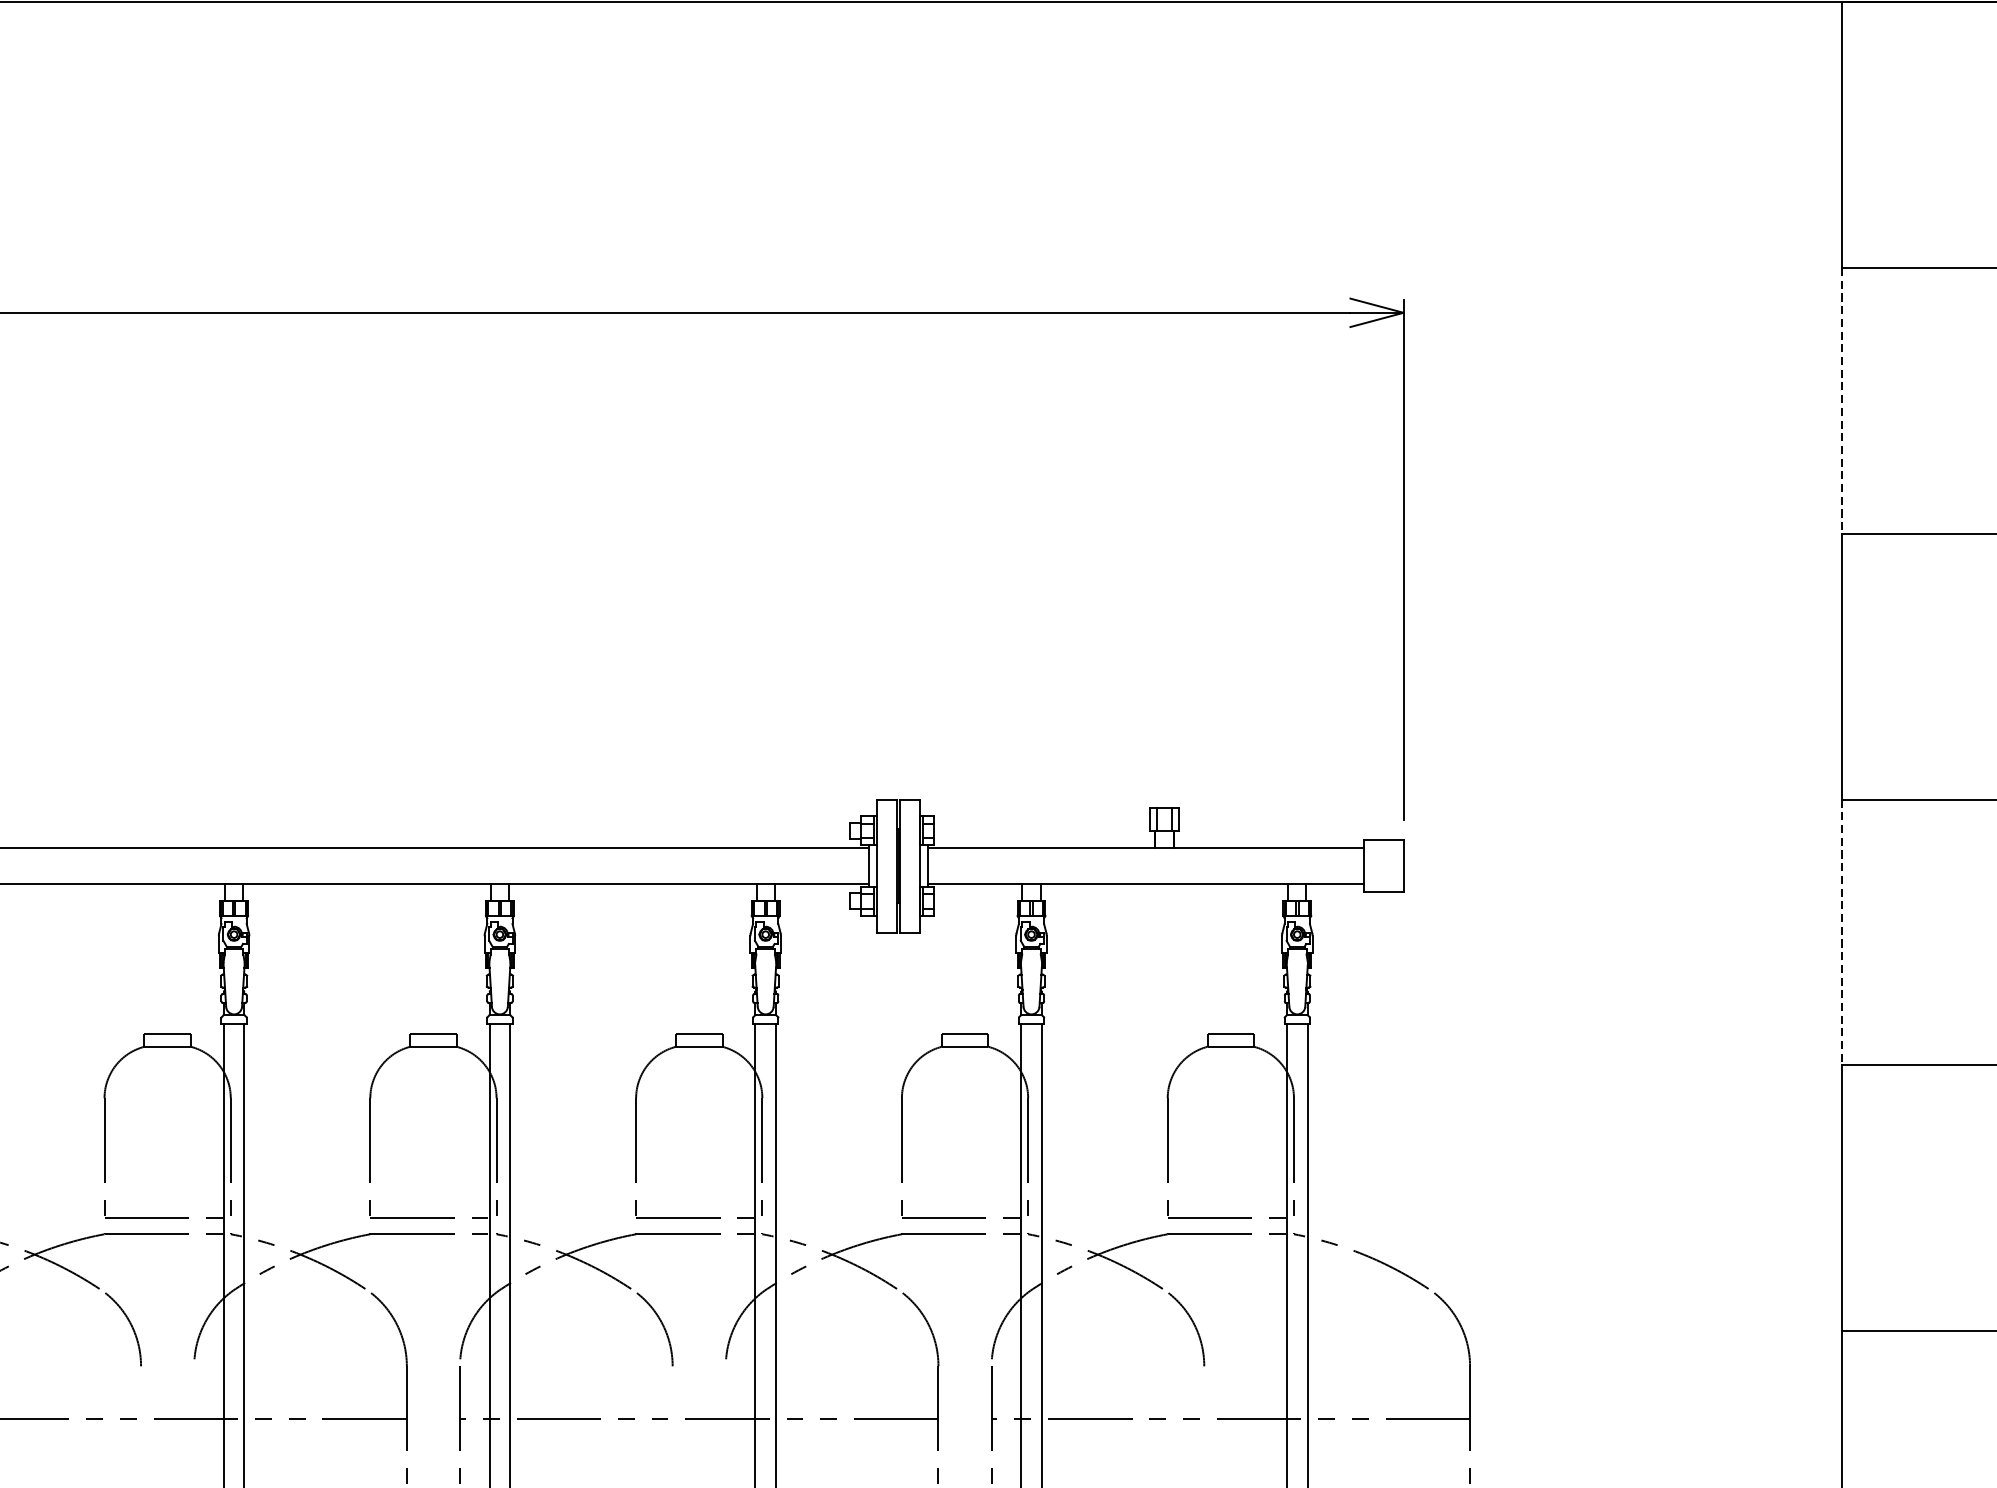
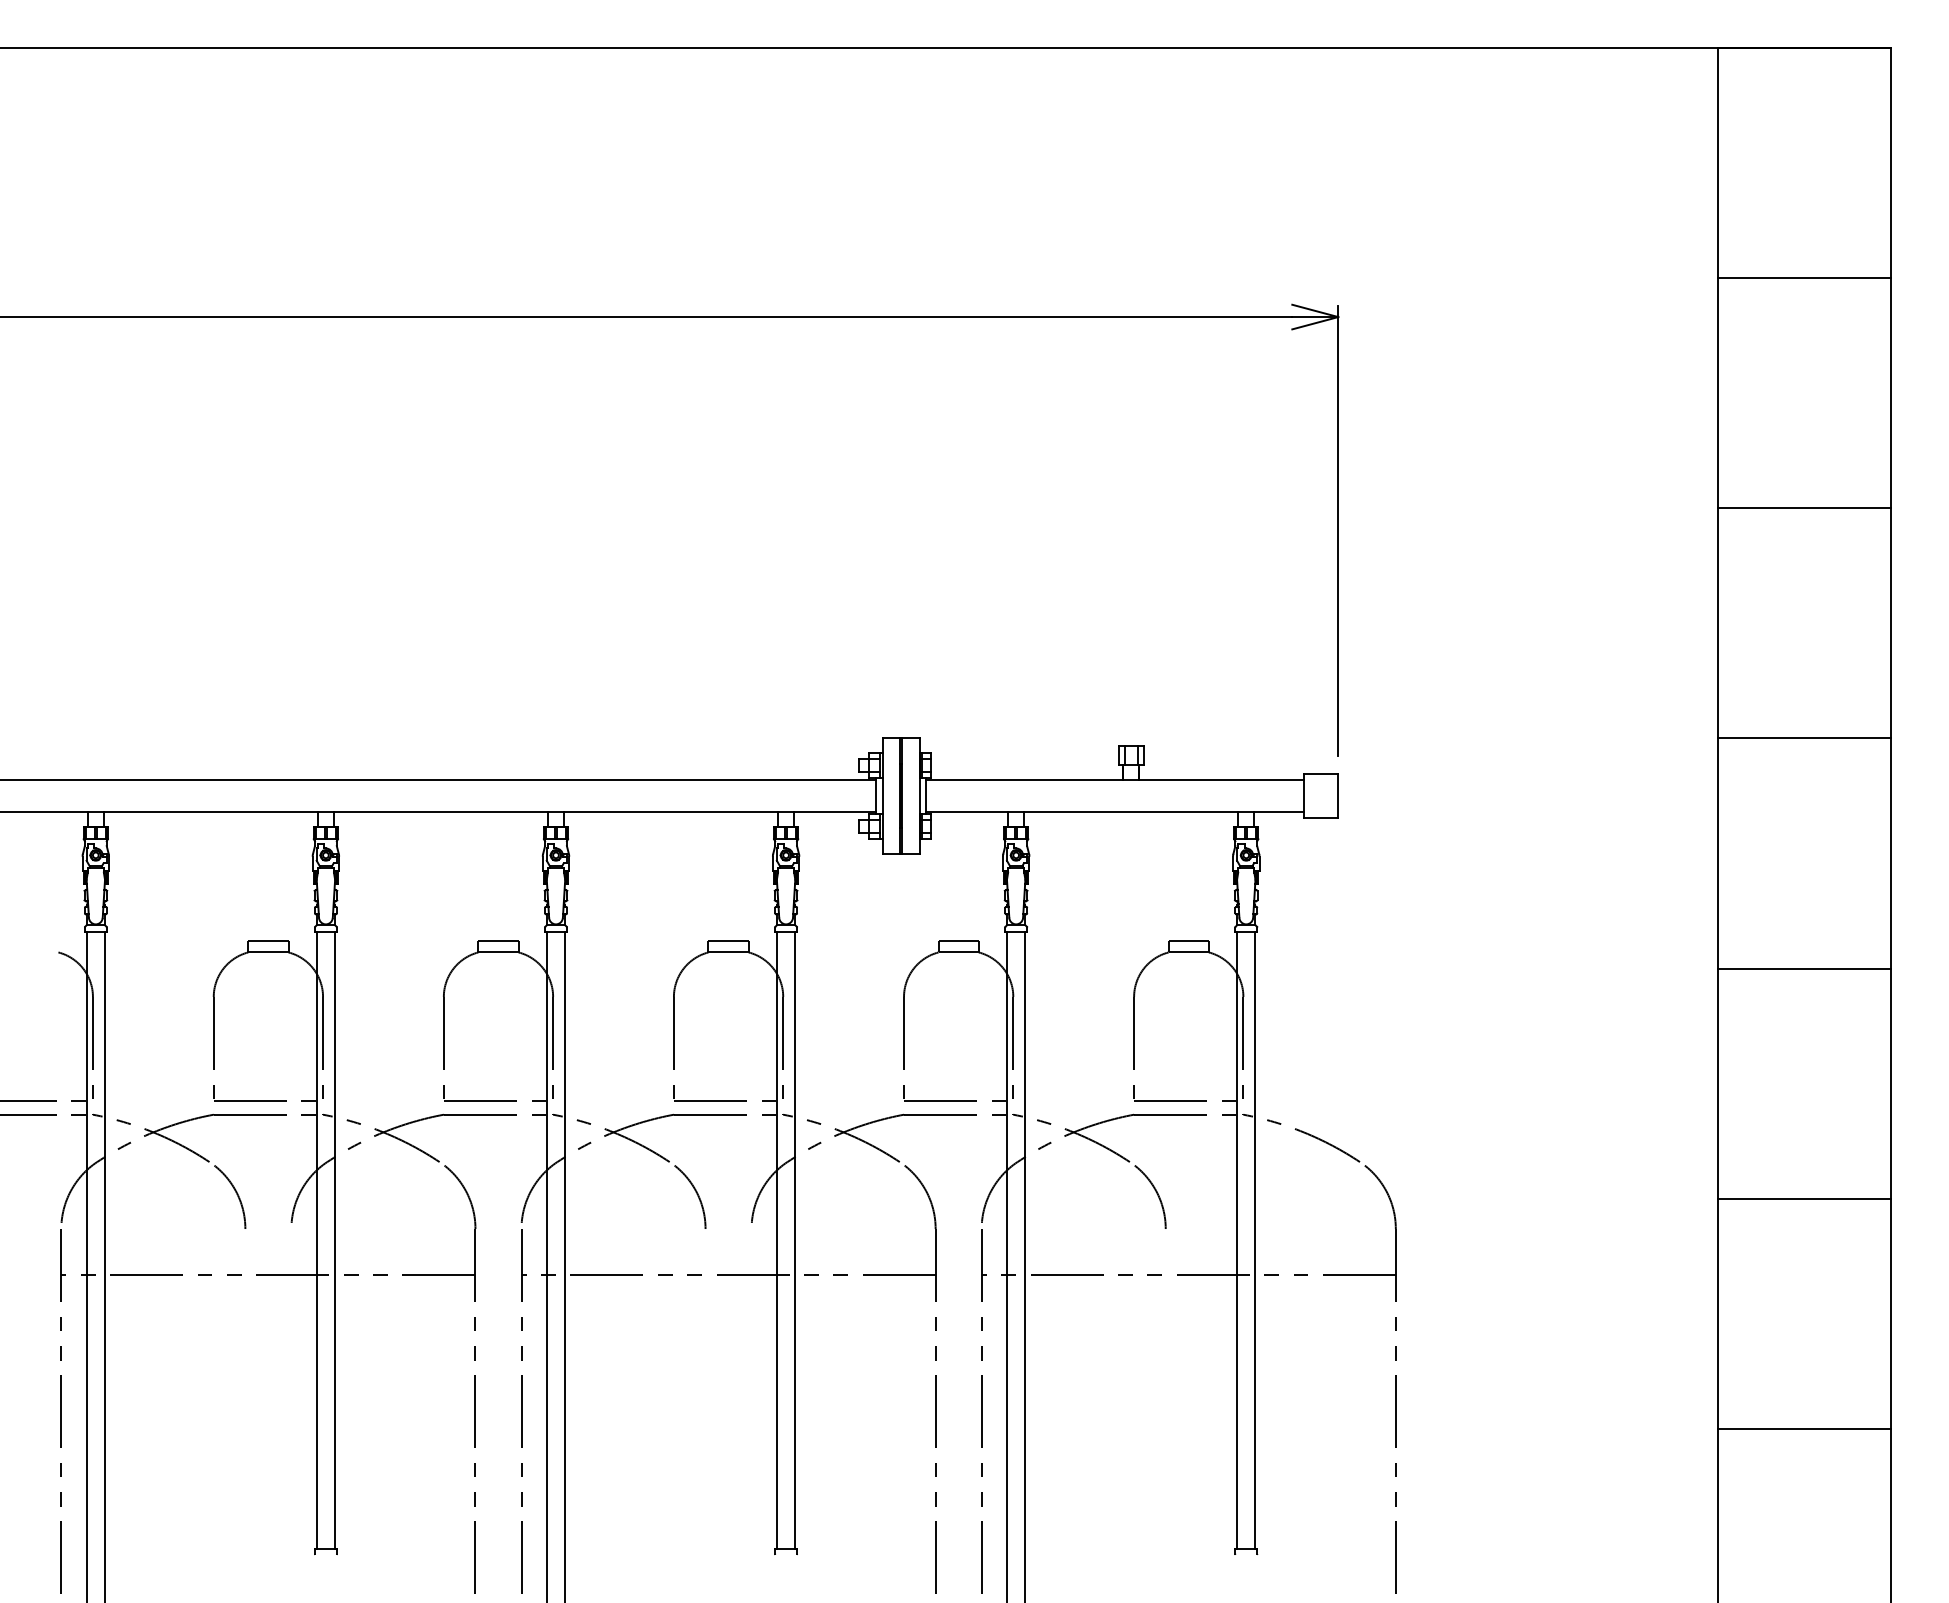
line: (1841, 401) -> (1717, 393), dashed -> solid
line: (1841, 933) -> (1717, 854), dashed -> solid

